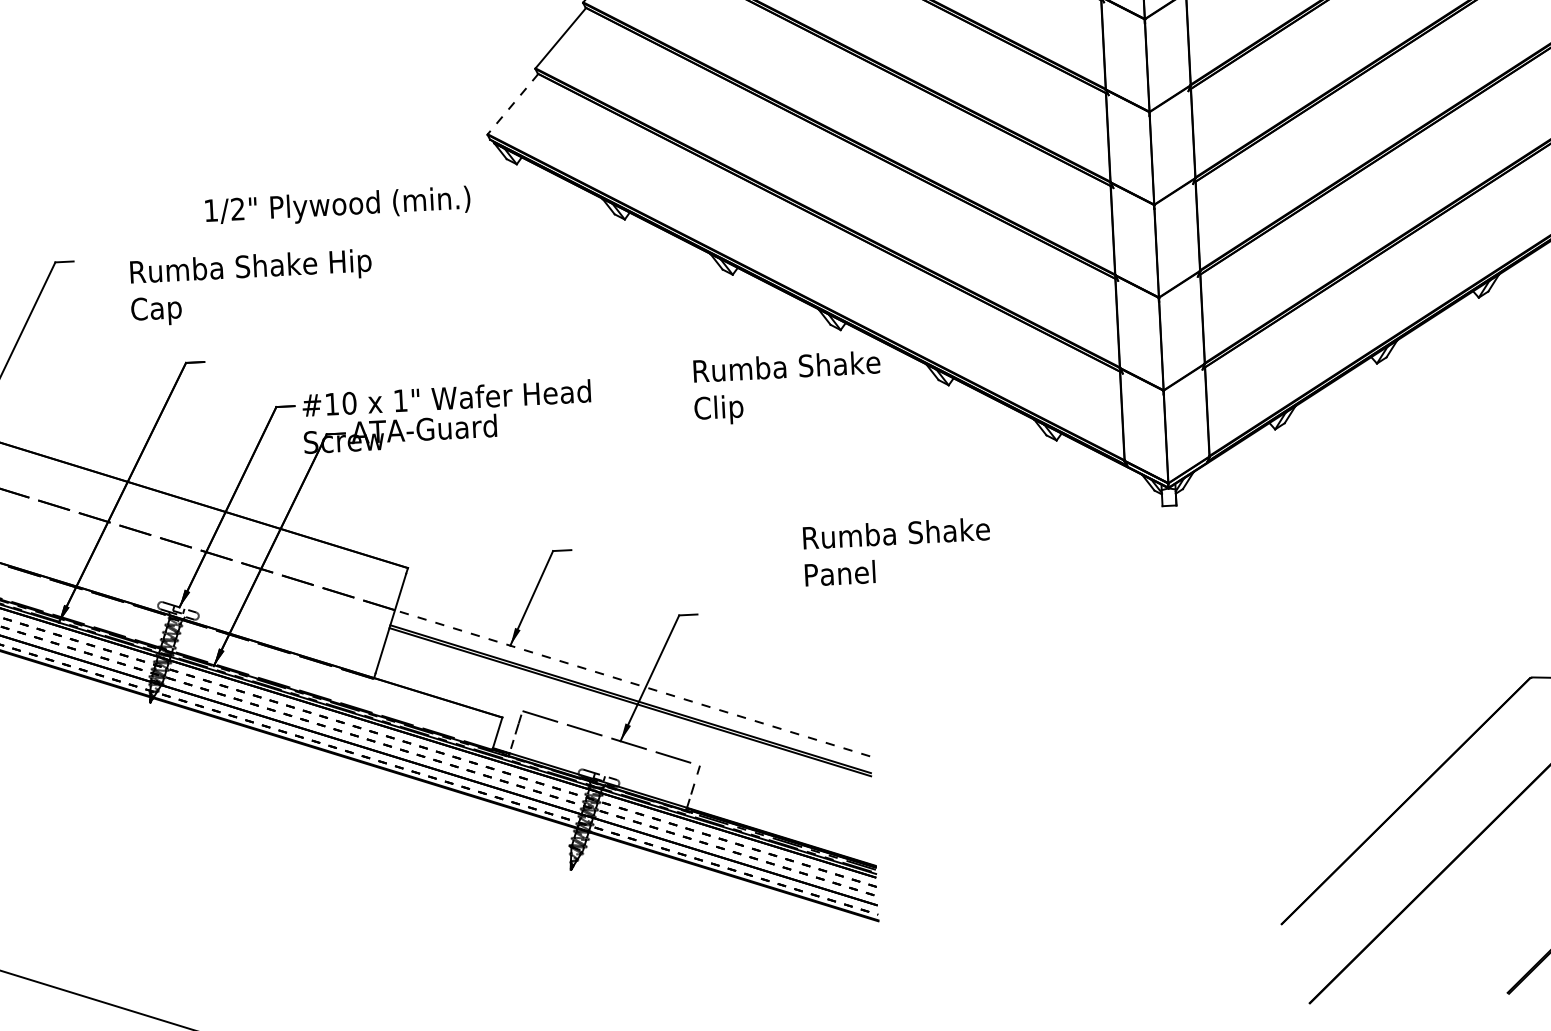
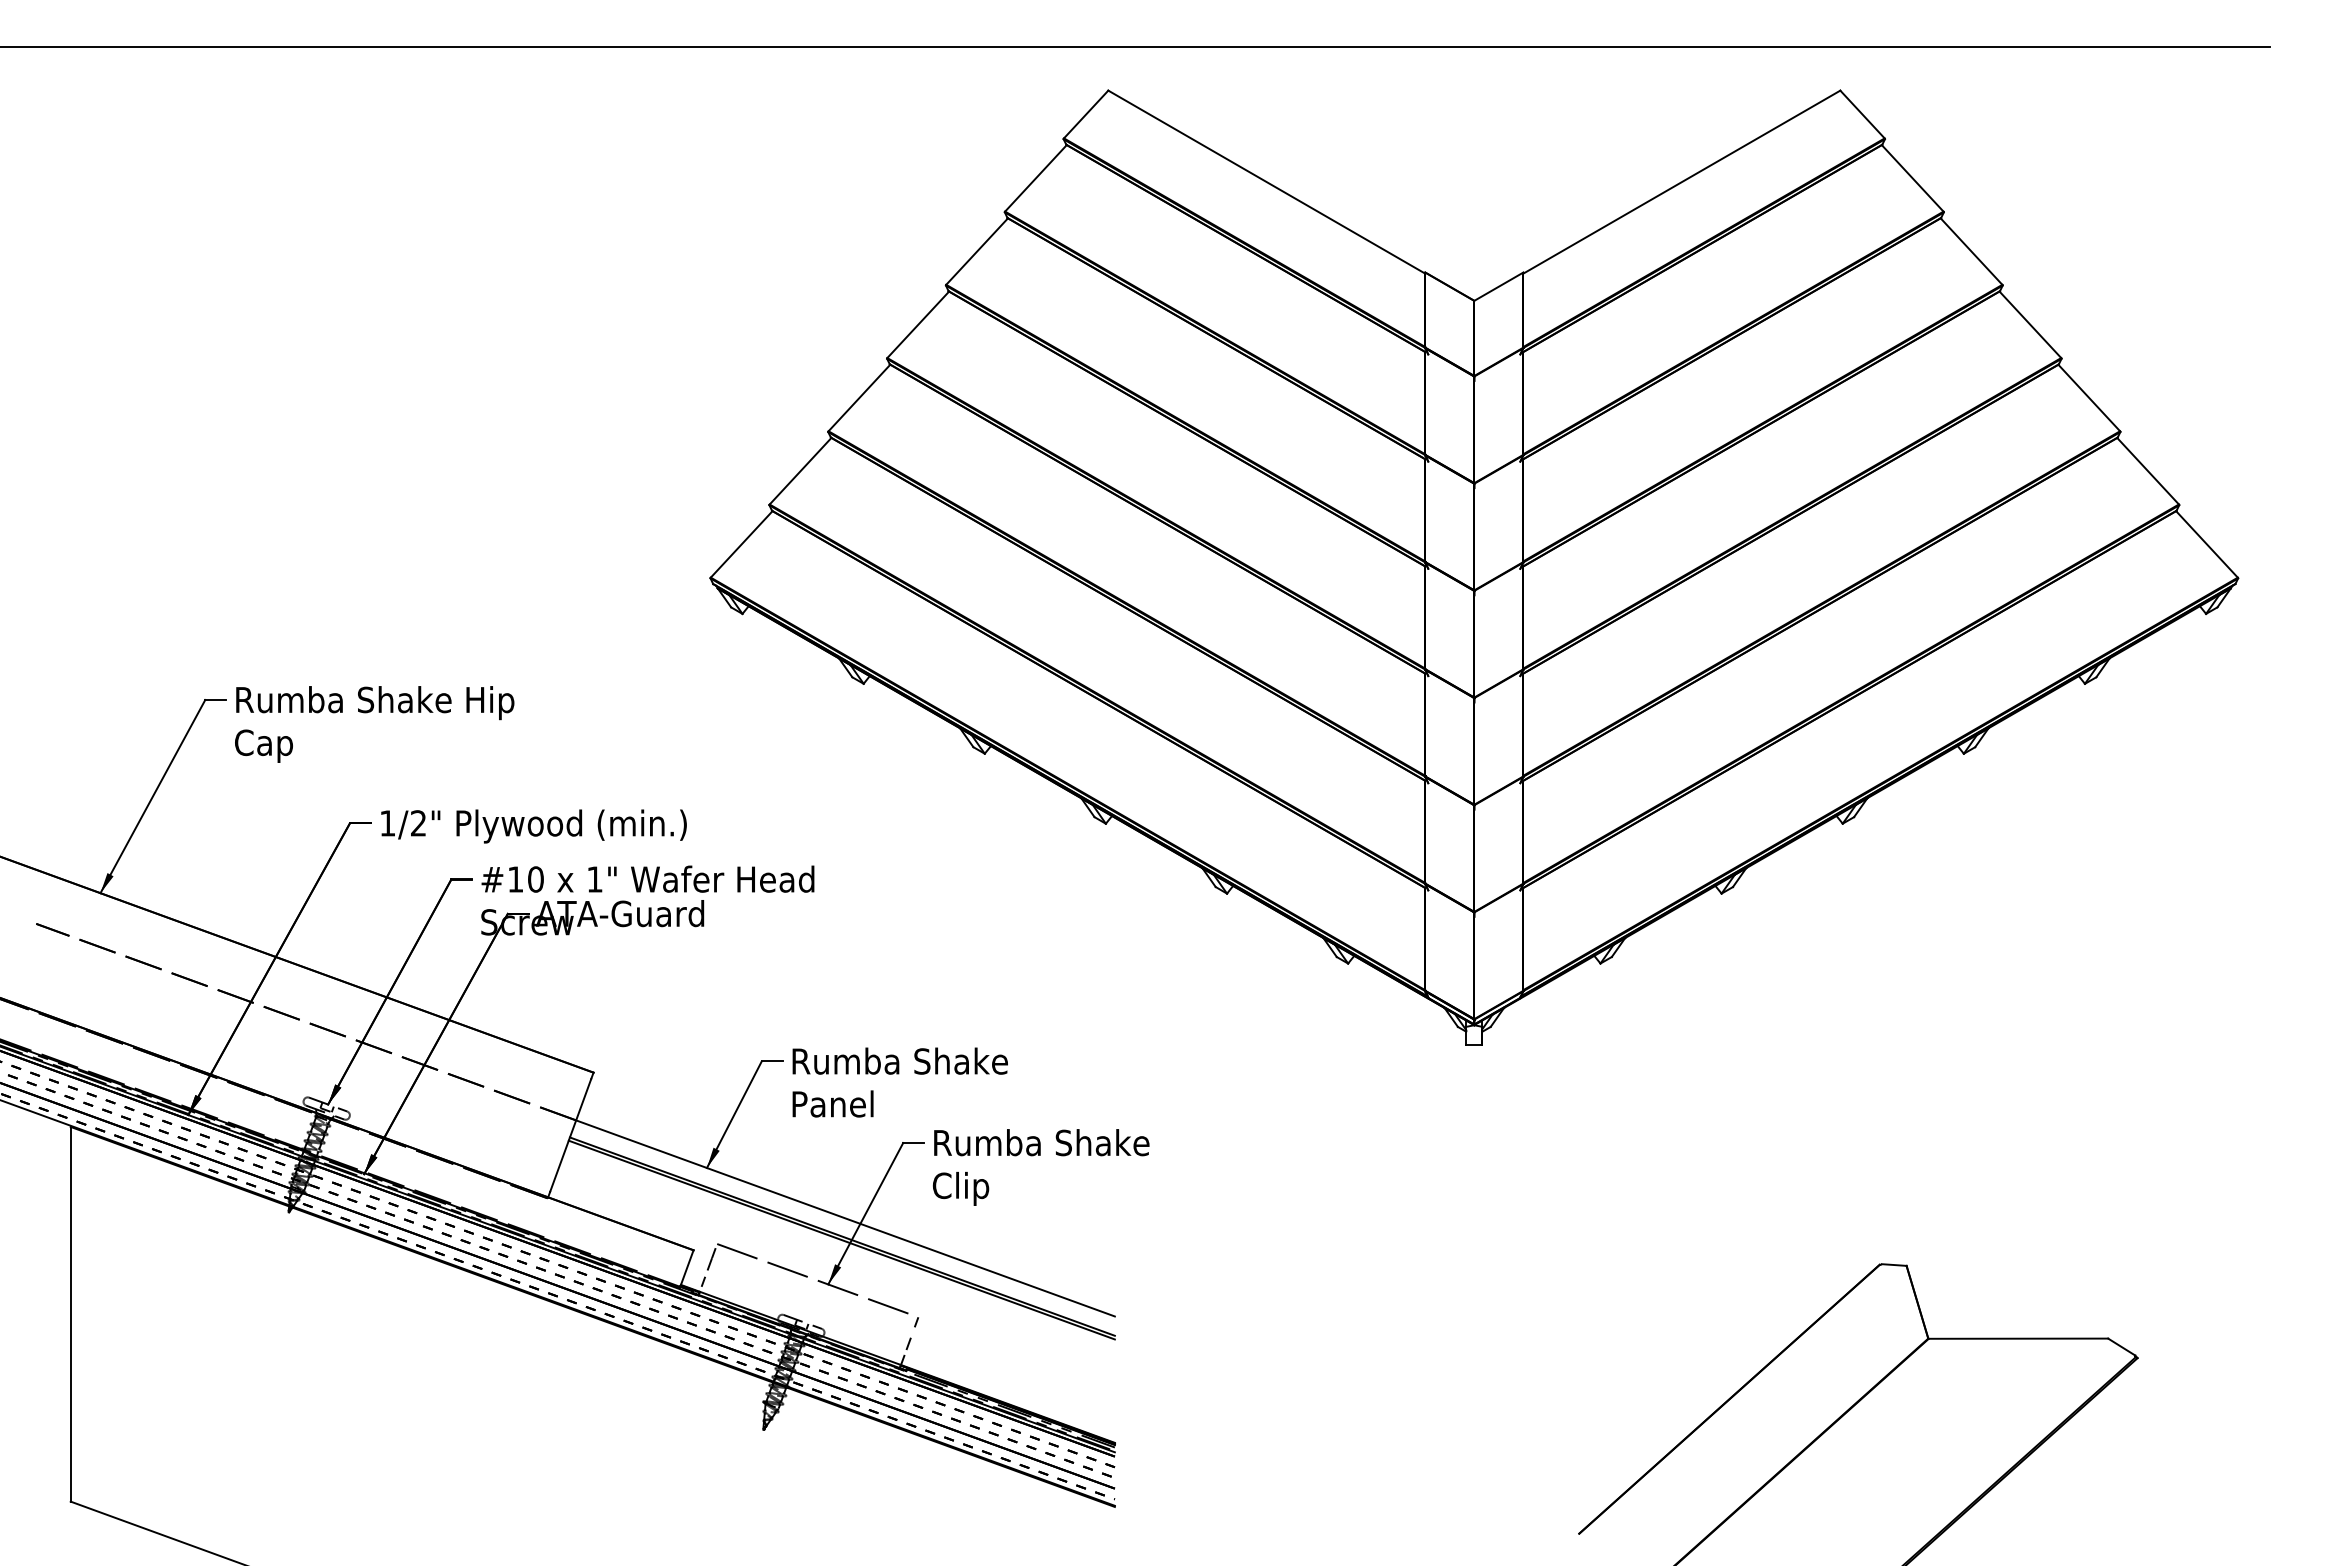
line: (512, 104) -> (741, 544), dashed -> solid
text: (337, 206) -> (533, 826), moved
text: (251, 287) -> (374, 724), moved
text: (786, 388) -> (1040, 1167), moved
text: (896, 551) -> (899, 1082), moved
line: (632, 683) -> (845, 1218), dashed -> solid

